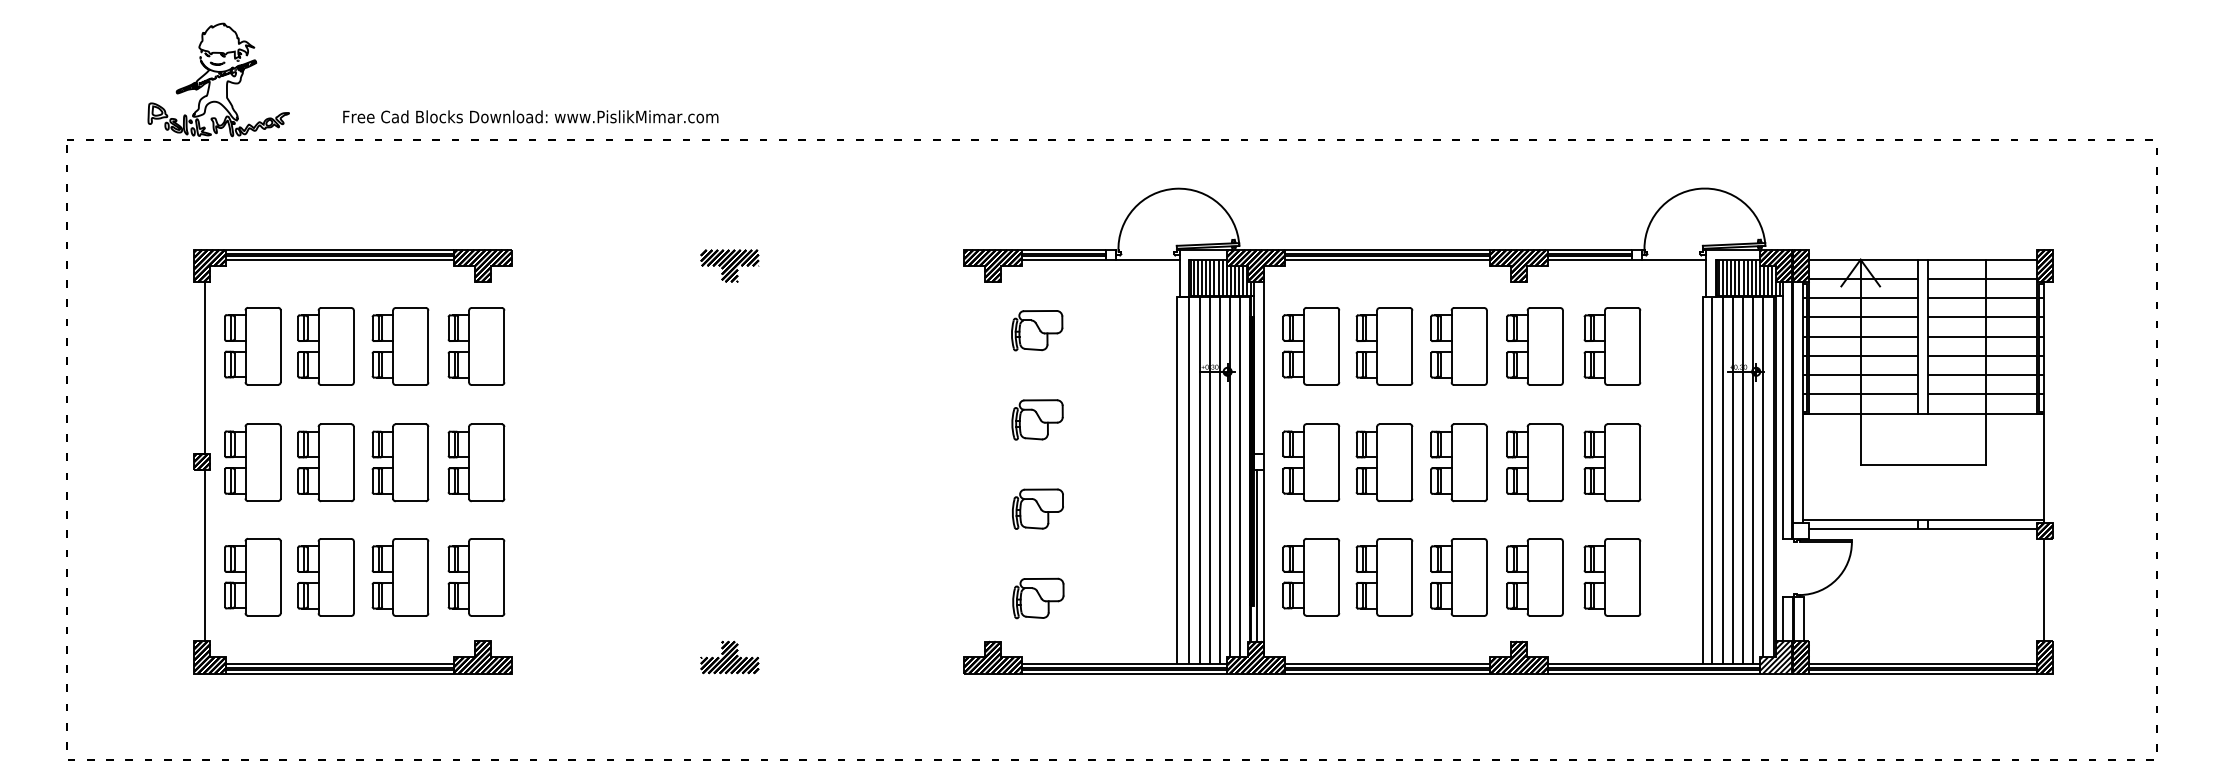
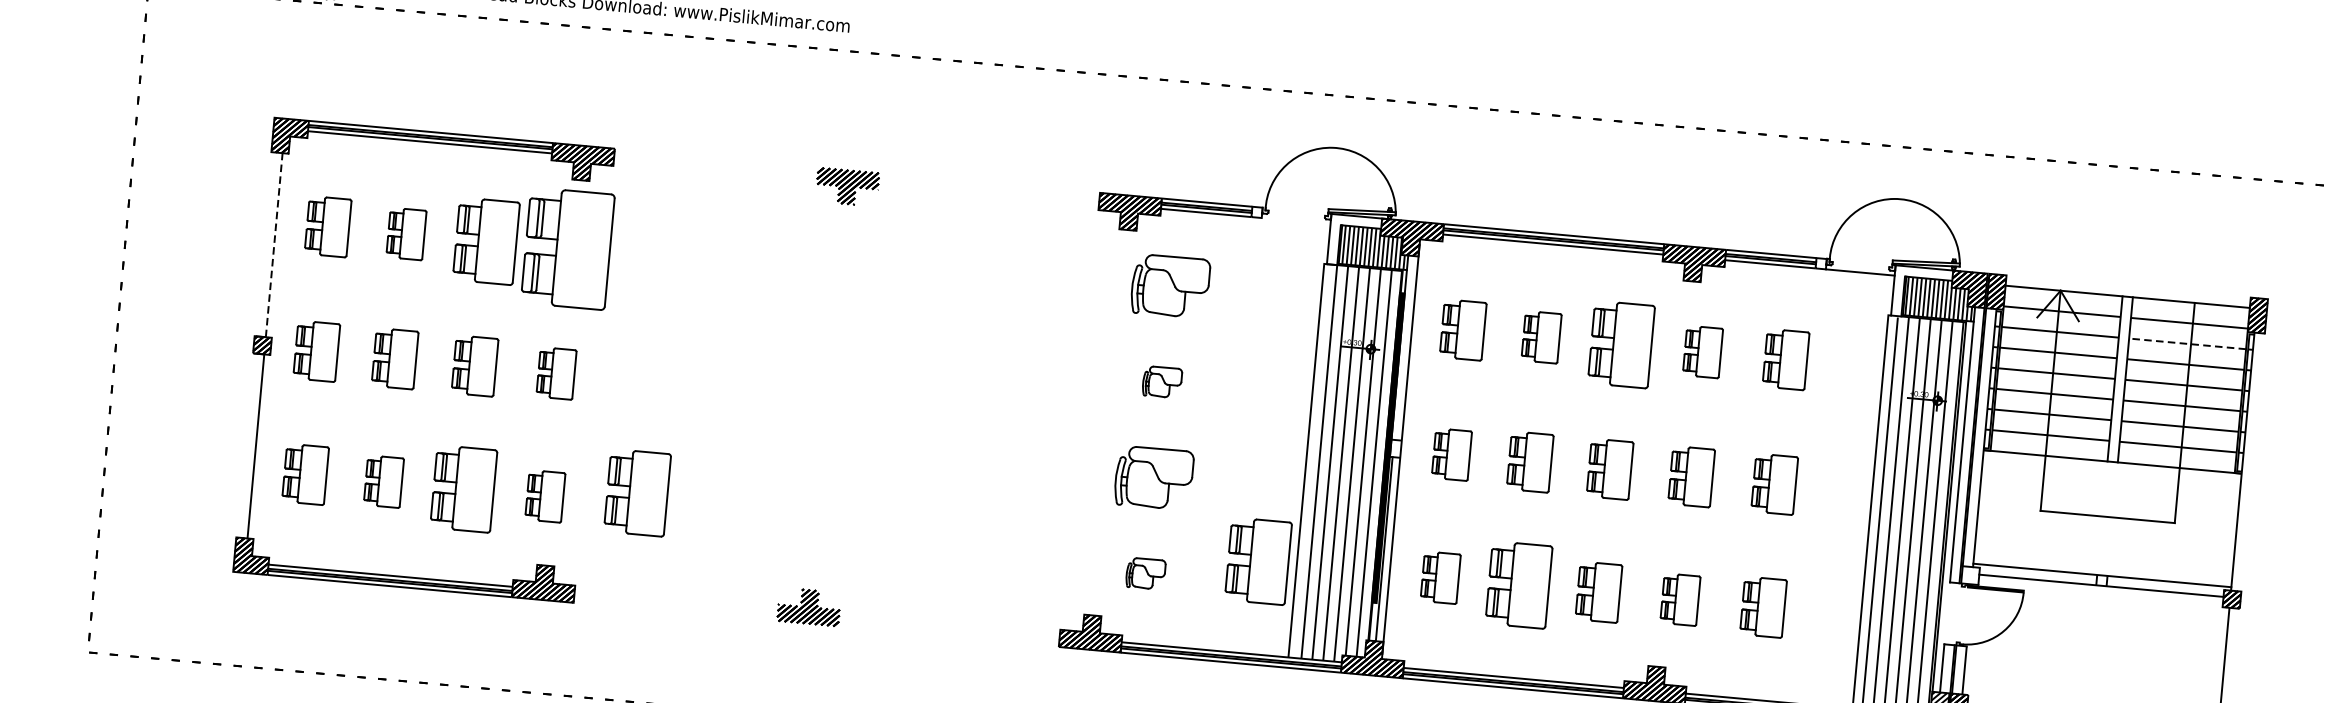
line: (1147, 259) -> (1295, 220), removed
line: (1982, 298) -> (2187, 344), solid -> dashed
part: (1037, 330) -> (1171, 286), size x1.4
part: (252, 346) -> (327, 226), size x0.7
part: (325, 346) -> (405, 233), size x0.6
part: (476, 346) -> (567, 248), size x1.4
part: (1311, 346) -> (1463, 330), size x0.7
part: (1384, 346) -> (1541, 337), size x0.6
part: (1534, 346) -> (1702, 351), size x0.6
part: (1612, 346) -> (1786, 359), size x0.7
line: (204, 367) -> (274, 244), solid -> dashed
part: (1037, 419) -> (1162, 381), size x0.7
part: (252, 462) -> (316, 351), size x0.7
part: (325, 462) -> (394, 358), size x0.7
part: (400, 462) -> (475, 365), size x0.7
part: (476, 462) -> (556, 373), size x0.6
part: (1311, 462) -> (1451, 454), size x0.6
part: (1384, 462) -> (1530, 461), size x0.7
part: (1458, 462) -> (1609, 468), size x0.7
part: (1534, 462) -> (1691, 476), size x0.7
part: (1612, 462) -> (1774, 483), size x0.7
part: (1037, 508) -> (1153, 477), size x1.4
part: (561, 566) -> (637, 492), added
part: (252, 577) -> (305, 474), size x0.7
part: (325, 577) -> (383, 481), size x0.6
part: (476, 577) -> (545, 496), size x0.6
part: (1141, 577) -> (1258, 561), added
part: (1311, 577) -> (1440, 577), size x0.6
part: (1458, 577) -> (1598, 592), size x0.7
part: (1534, 577) -> (1679, 599), size x0.6
part: (1612, 577) -> (1763, 607), size x0.7
part: (1038, 598) -> (1145, 573), size x0.7

